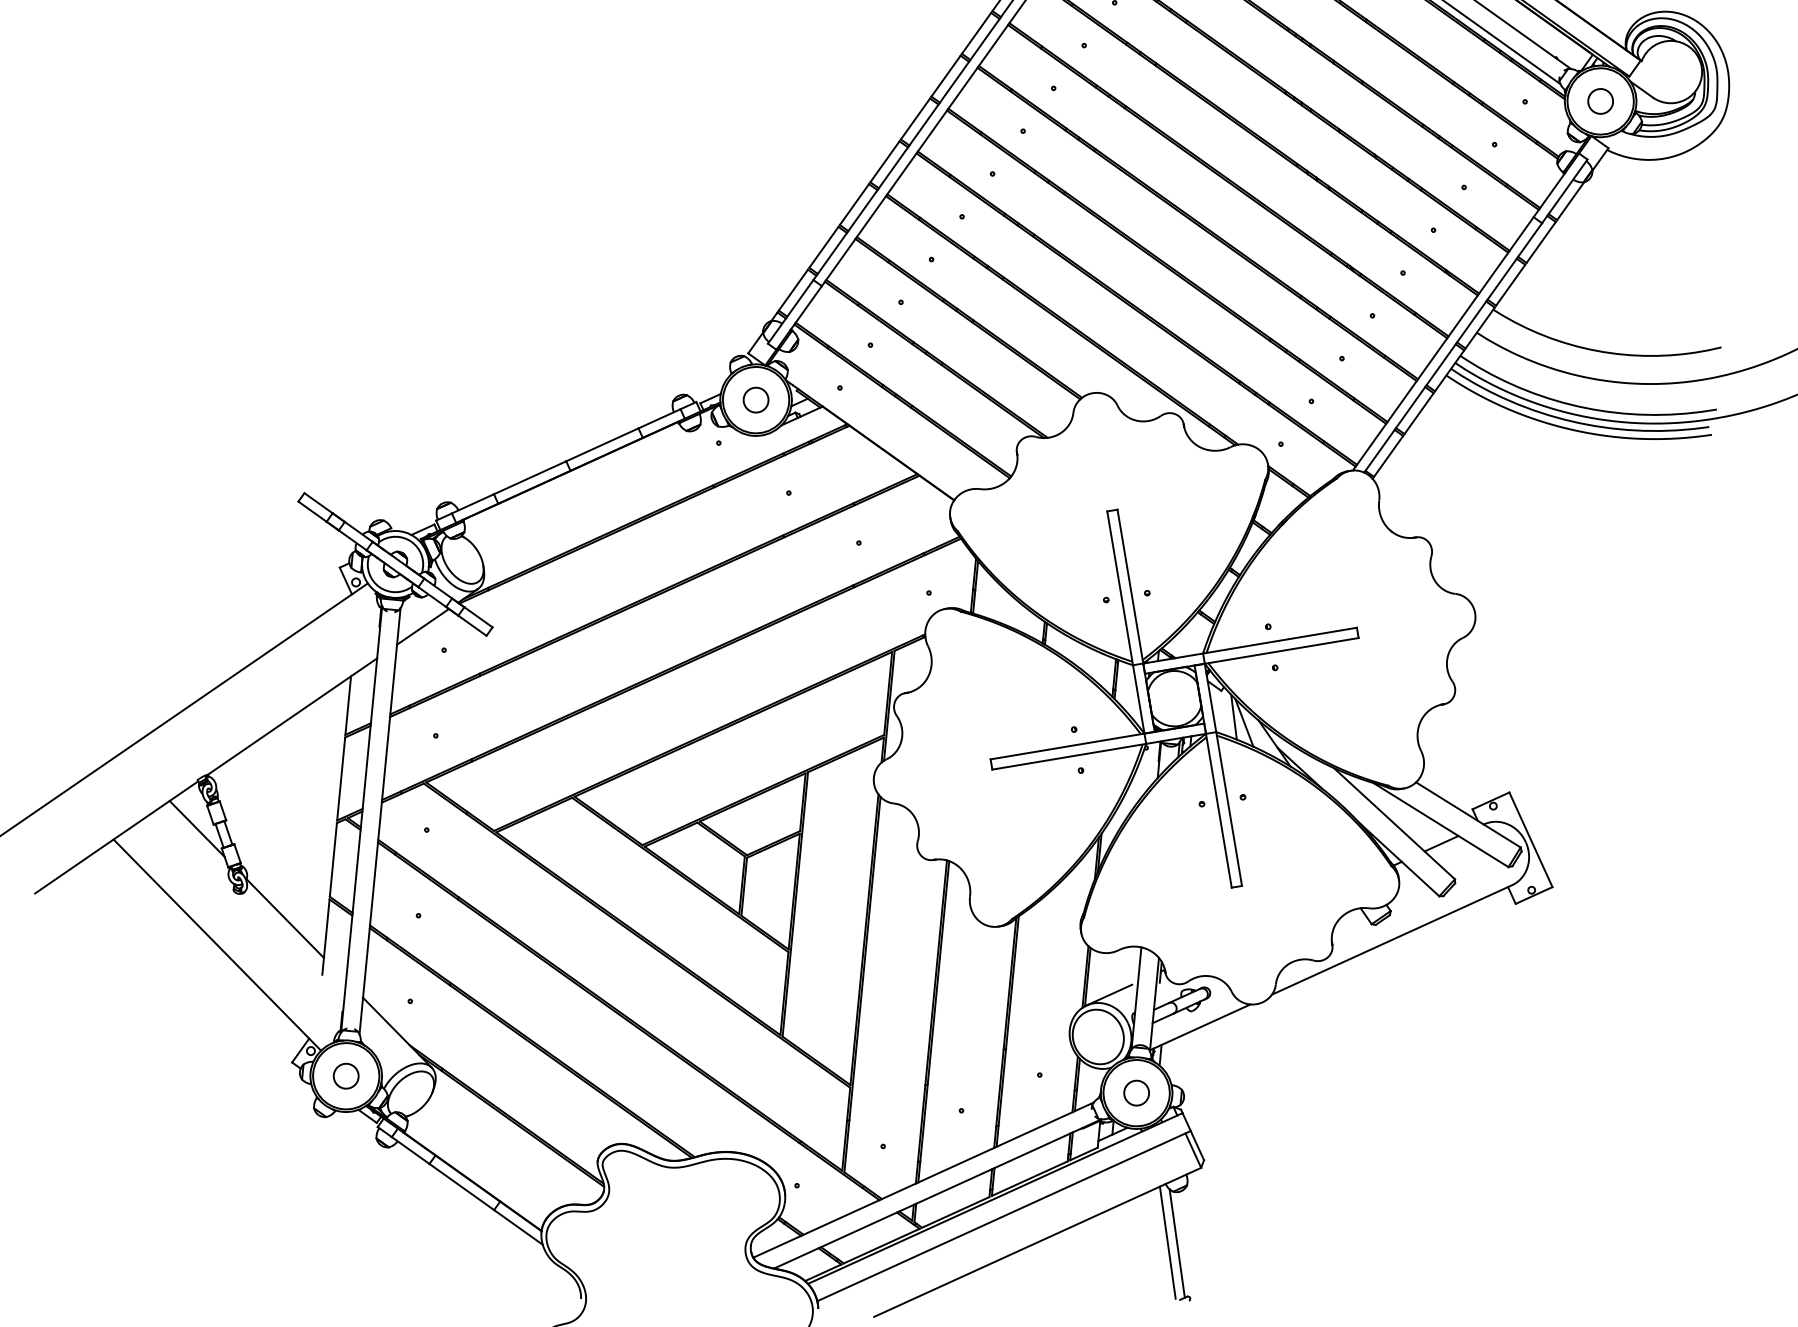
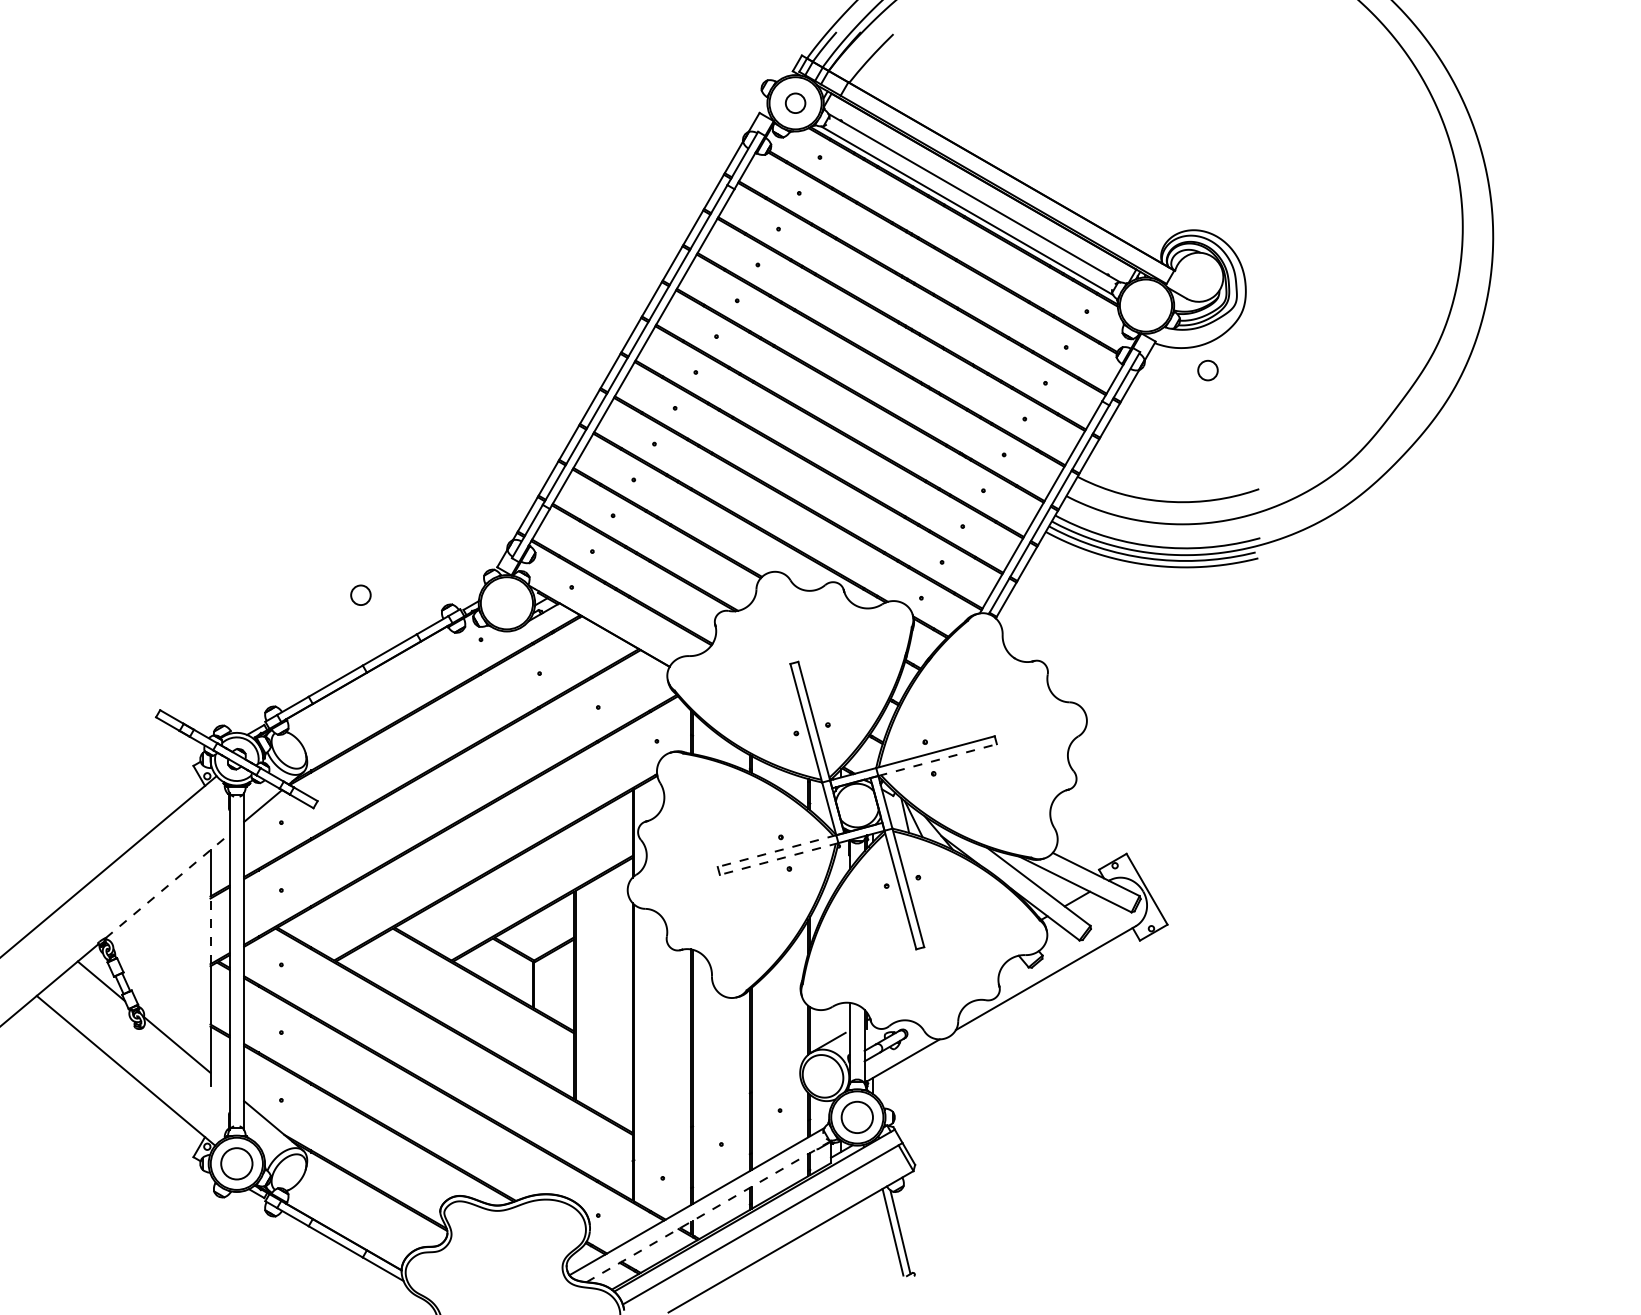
circle: (1600, 101) -> (1207, 370), moved
circle: (755, 399) -> (360, 594), moved
line: (1282, 650) -> (938, 759), solid -> dashed
line: (292, 717) -> (167, 886), solid -> dashed
line: (1066, 746) -> (776, 851), solid -> dashed
line: (1068, 757) -> (778, 859), solid -> dashed
line: (341, 779) -> (210, 931), solid -> dashed
circle: (345, 1075) -> (236, 1163), size x1.6
circle: (1136, 1093) -> (857, 1117), size x1.6
line: (938, 1194) -> (709, 1211), solid -> dashed

